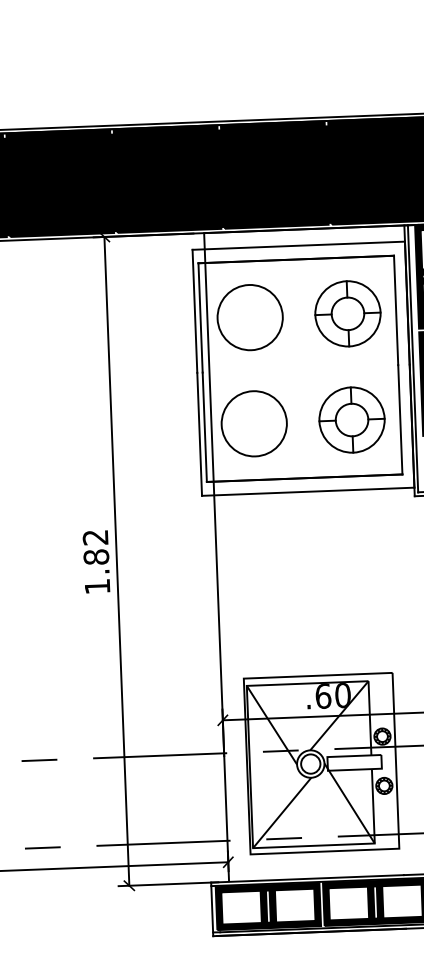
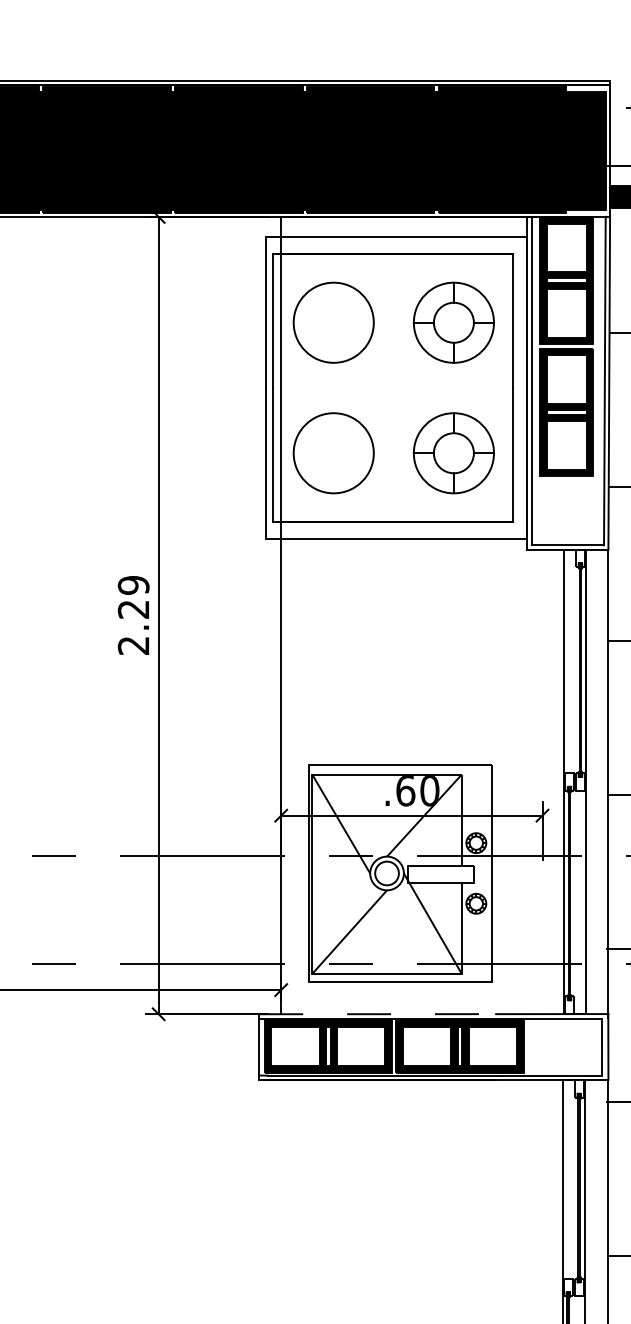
text: (96, 562) -> (133, 615), 1.82 -> 2.29
line: (308, 879) -> (378, 1014), solid -> dashed

